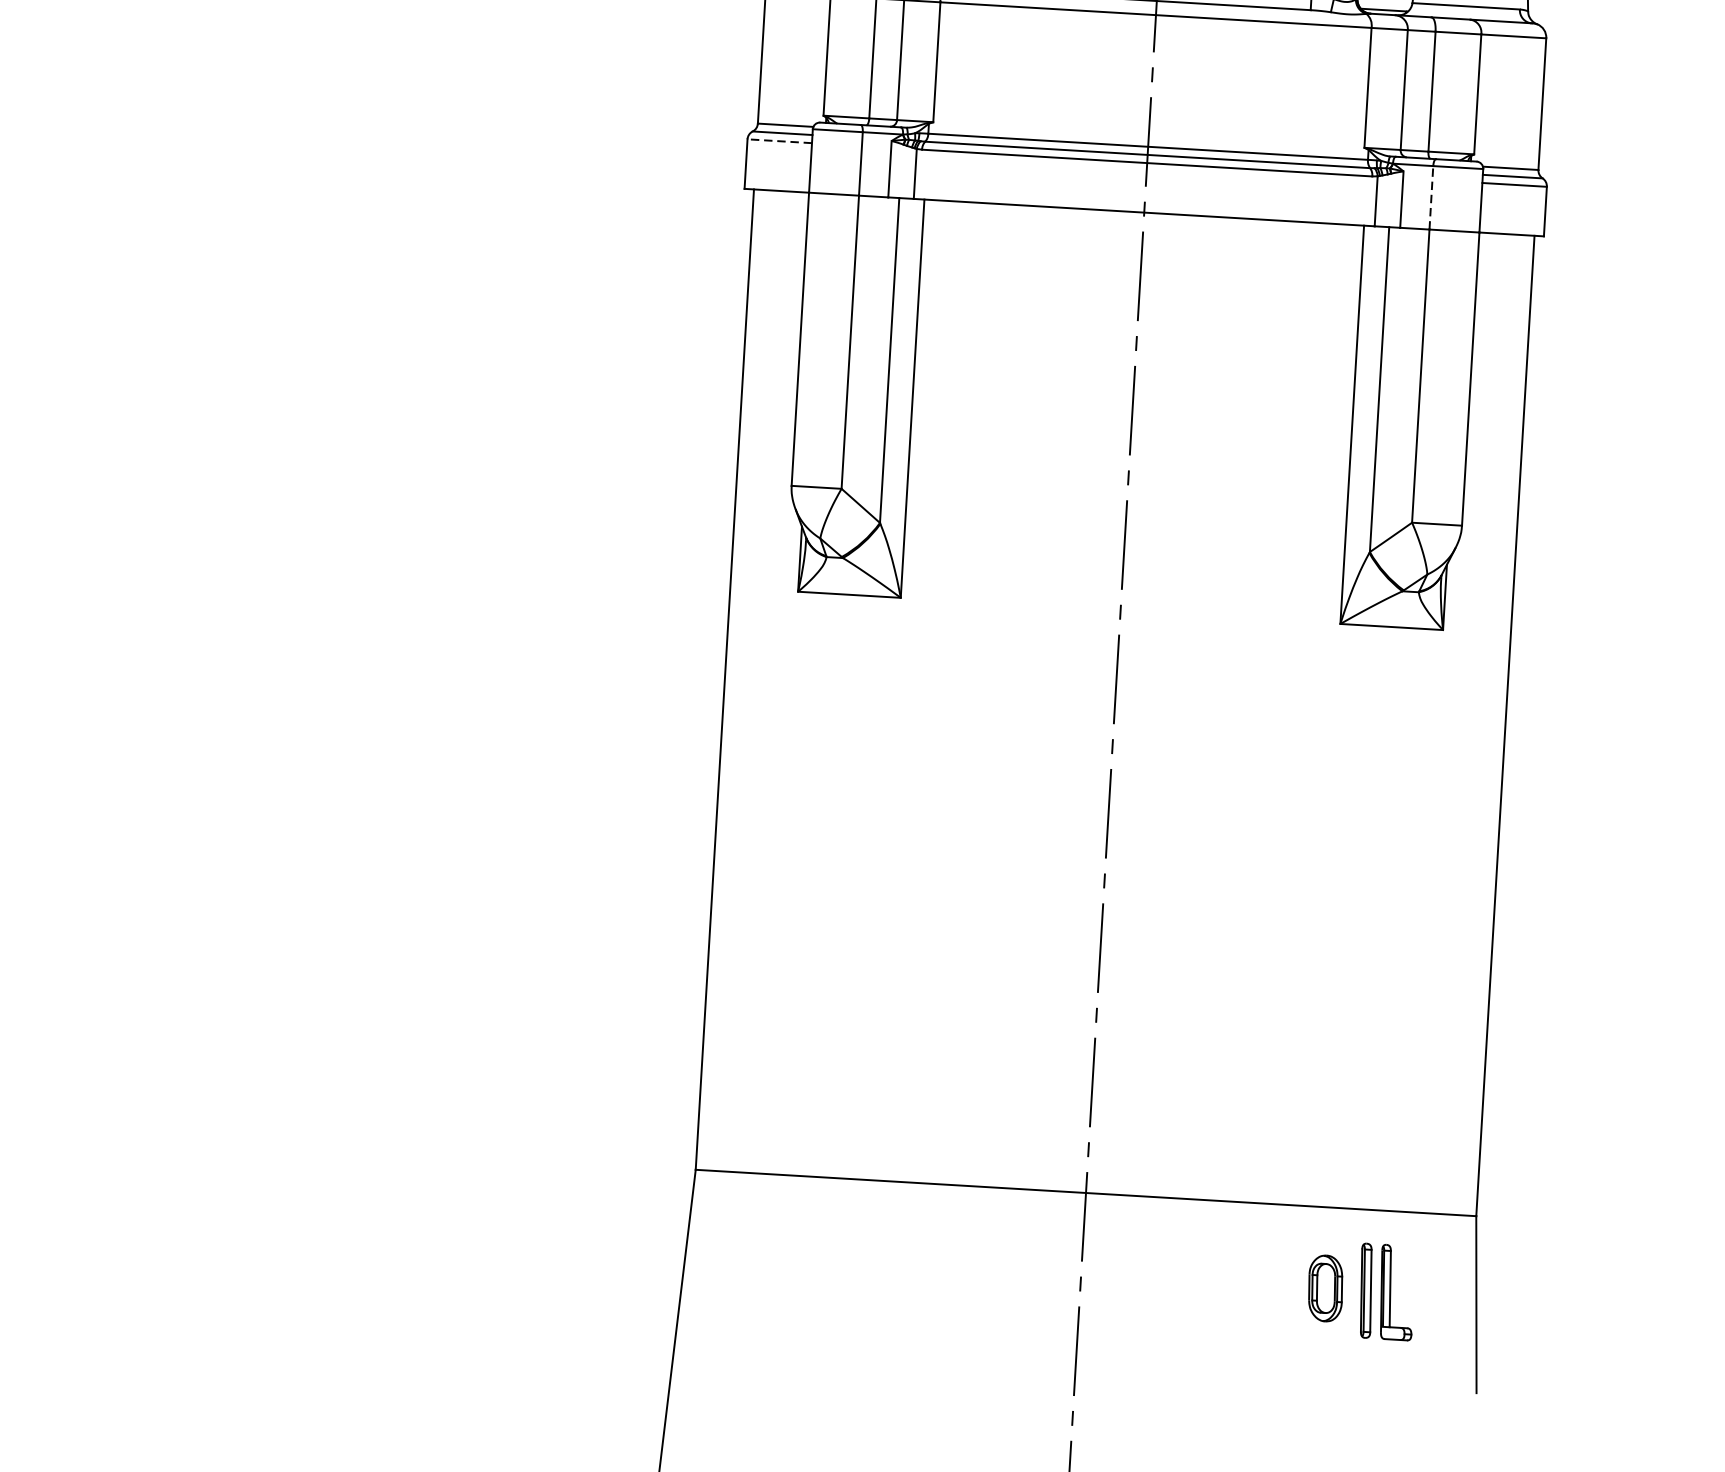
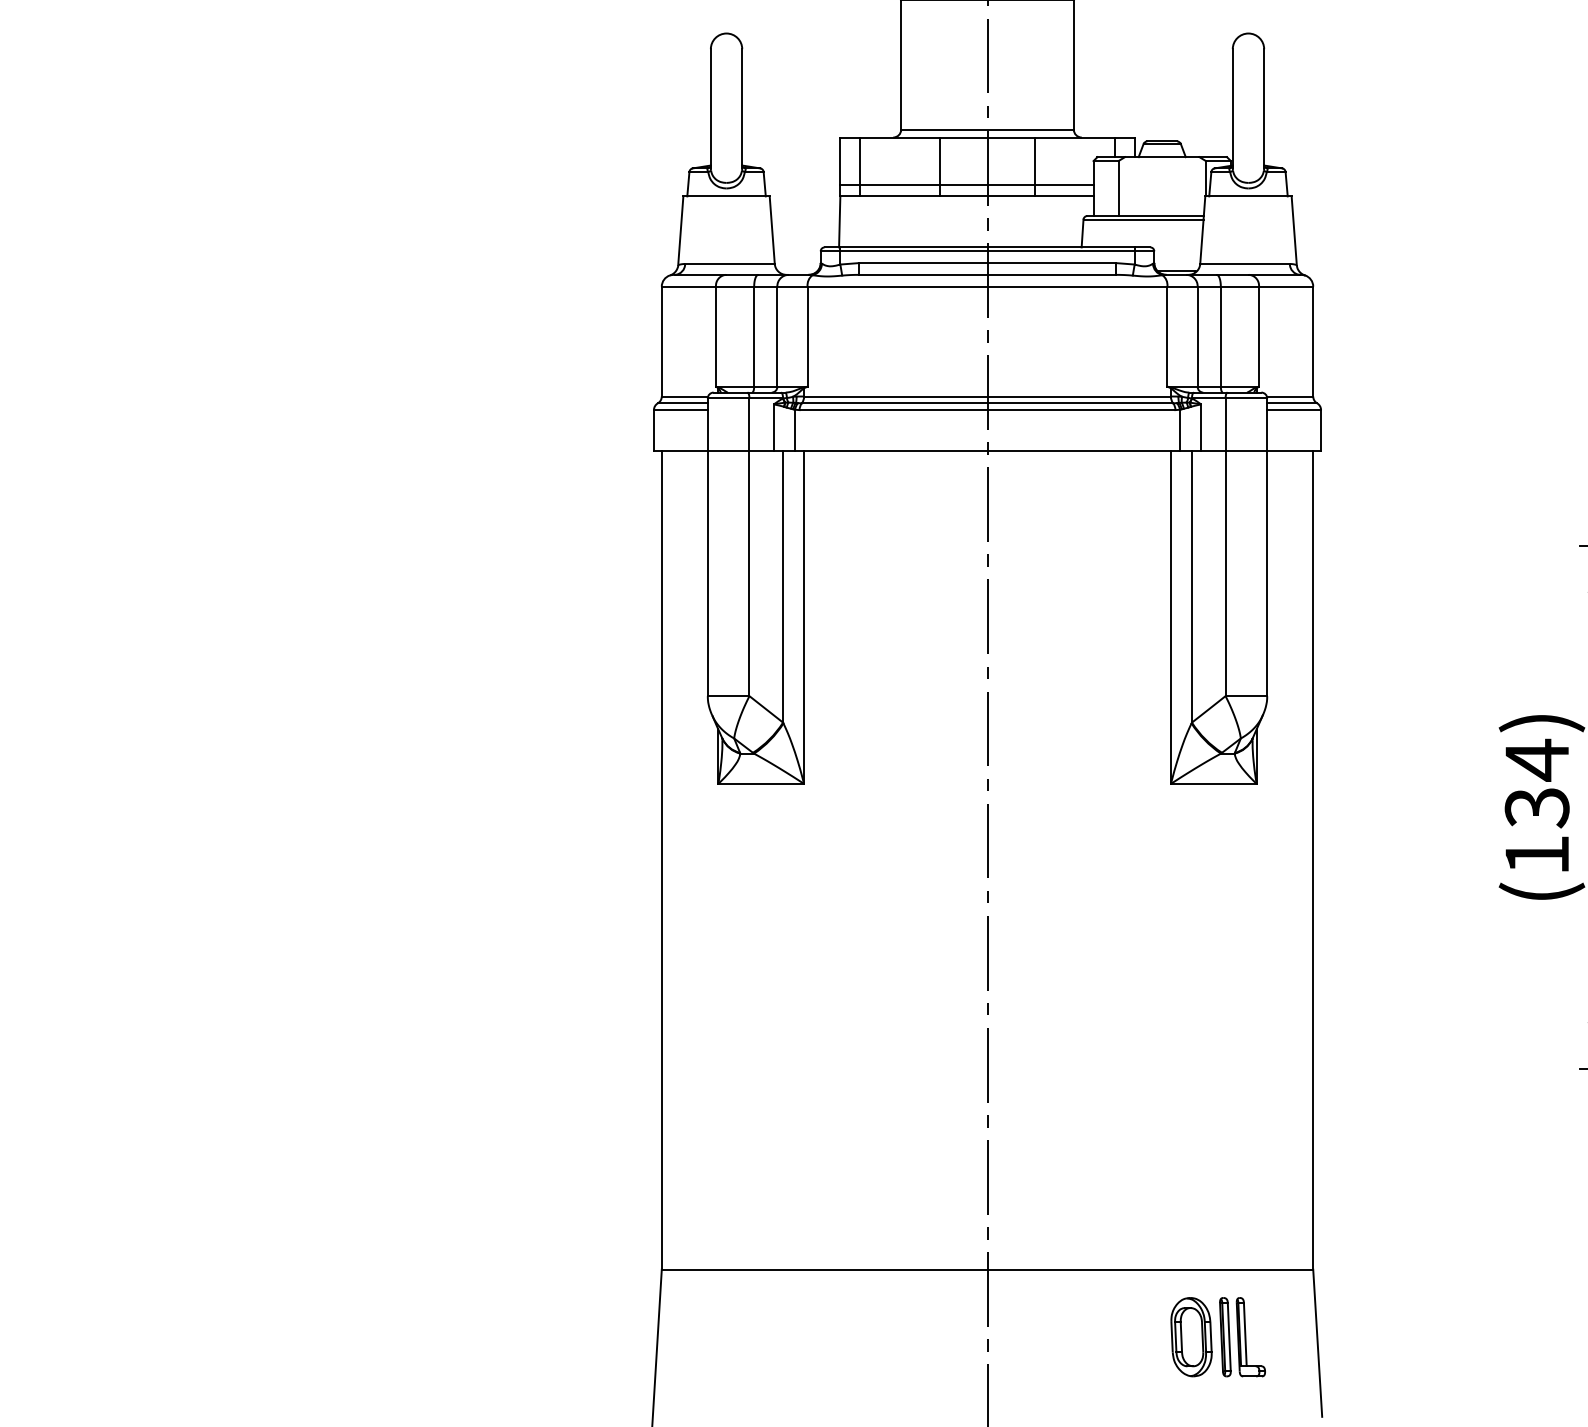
line: (779, 141) -> (680, 410), dashed -> solid
line: (1431, 197) -> (1225, 424), dashed -> solid
part: (1325, 1288) -> (1191, 1337), size x1.43

